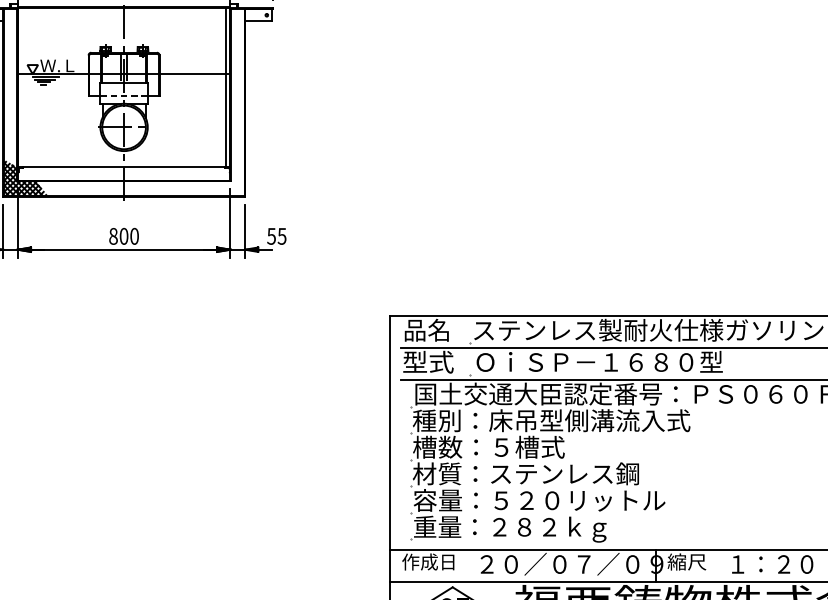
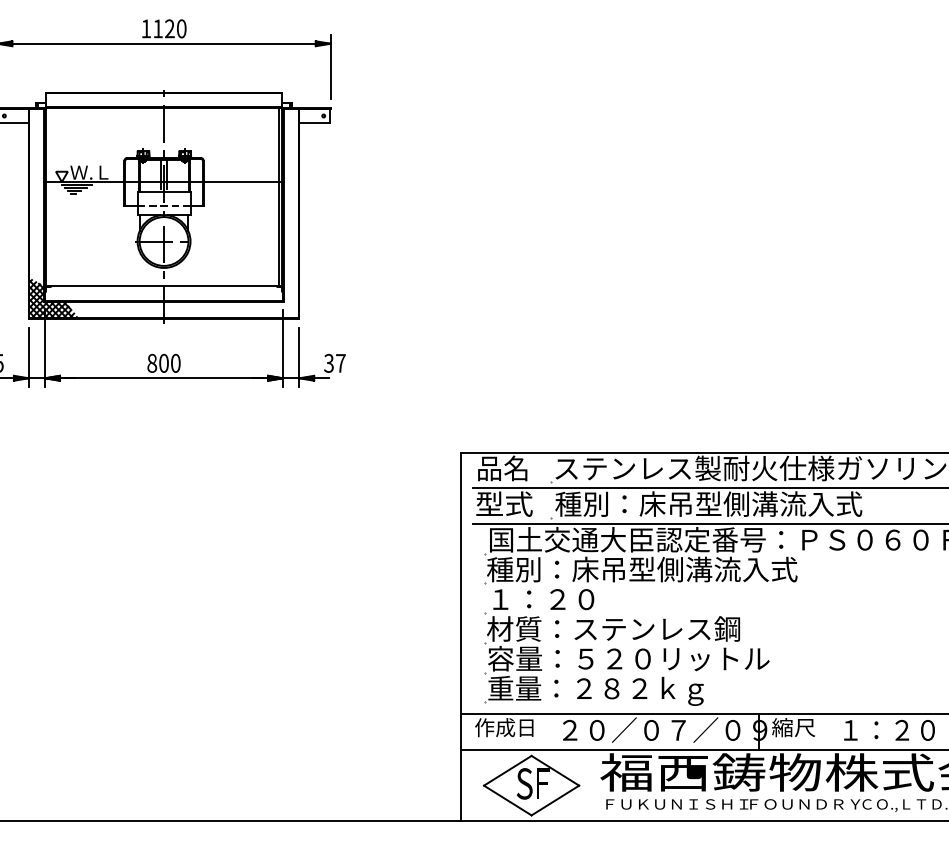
text: (276, 235) -> (334, 362), 55 -> 37
text: (610, 361) -> (708, 503), ＯｉＳＰ－１６８０型 -> 種別：床吊型側溝流入式
text: (488, 447) -> (571, 599), 槽数：５槽式 -> １：２０

